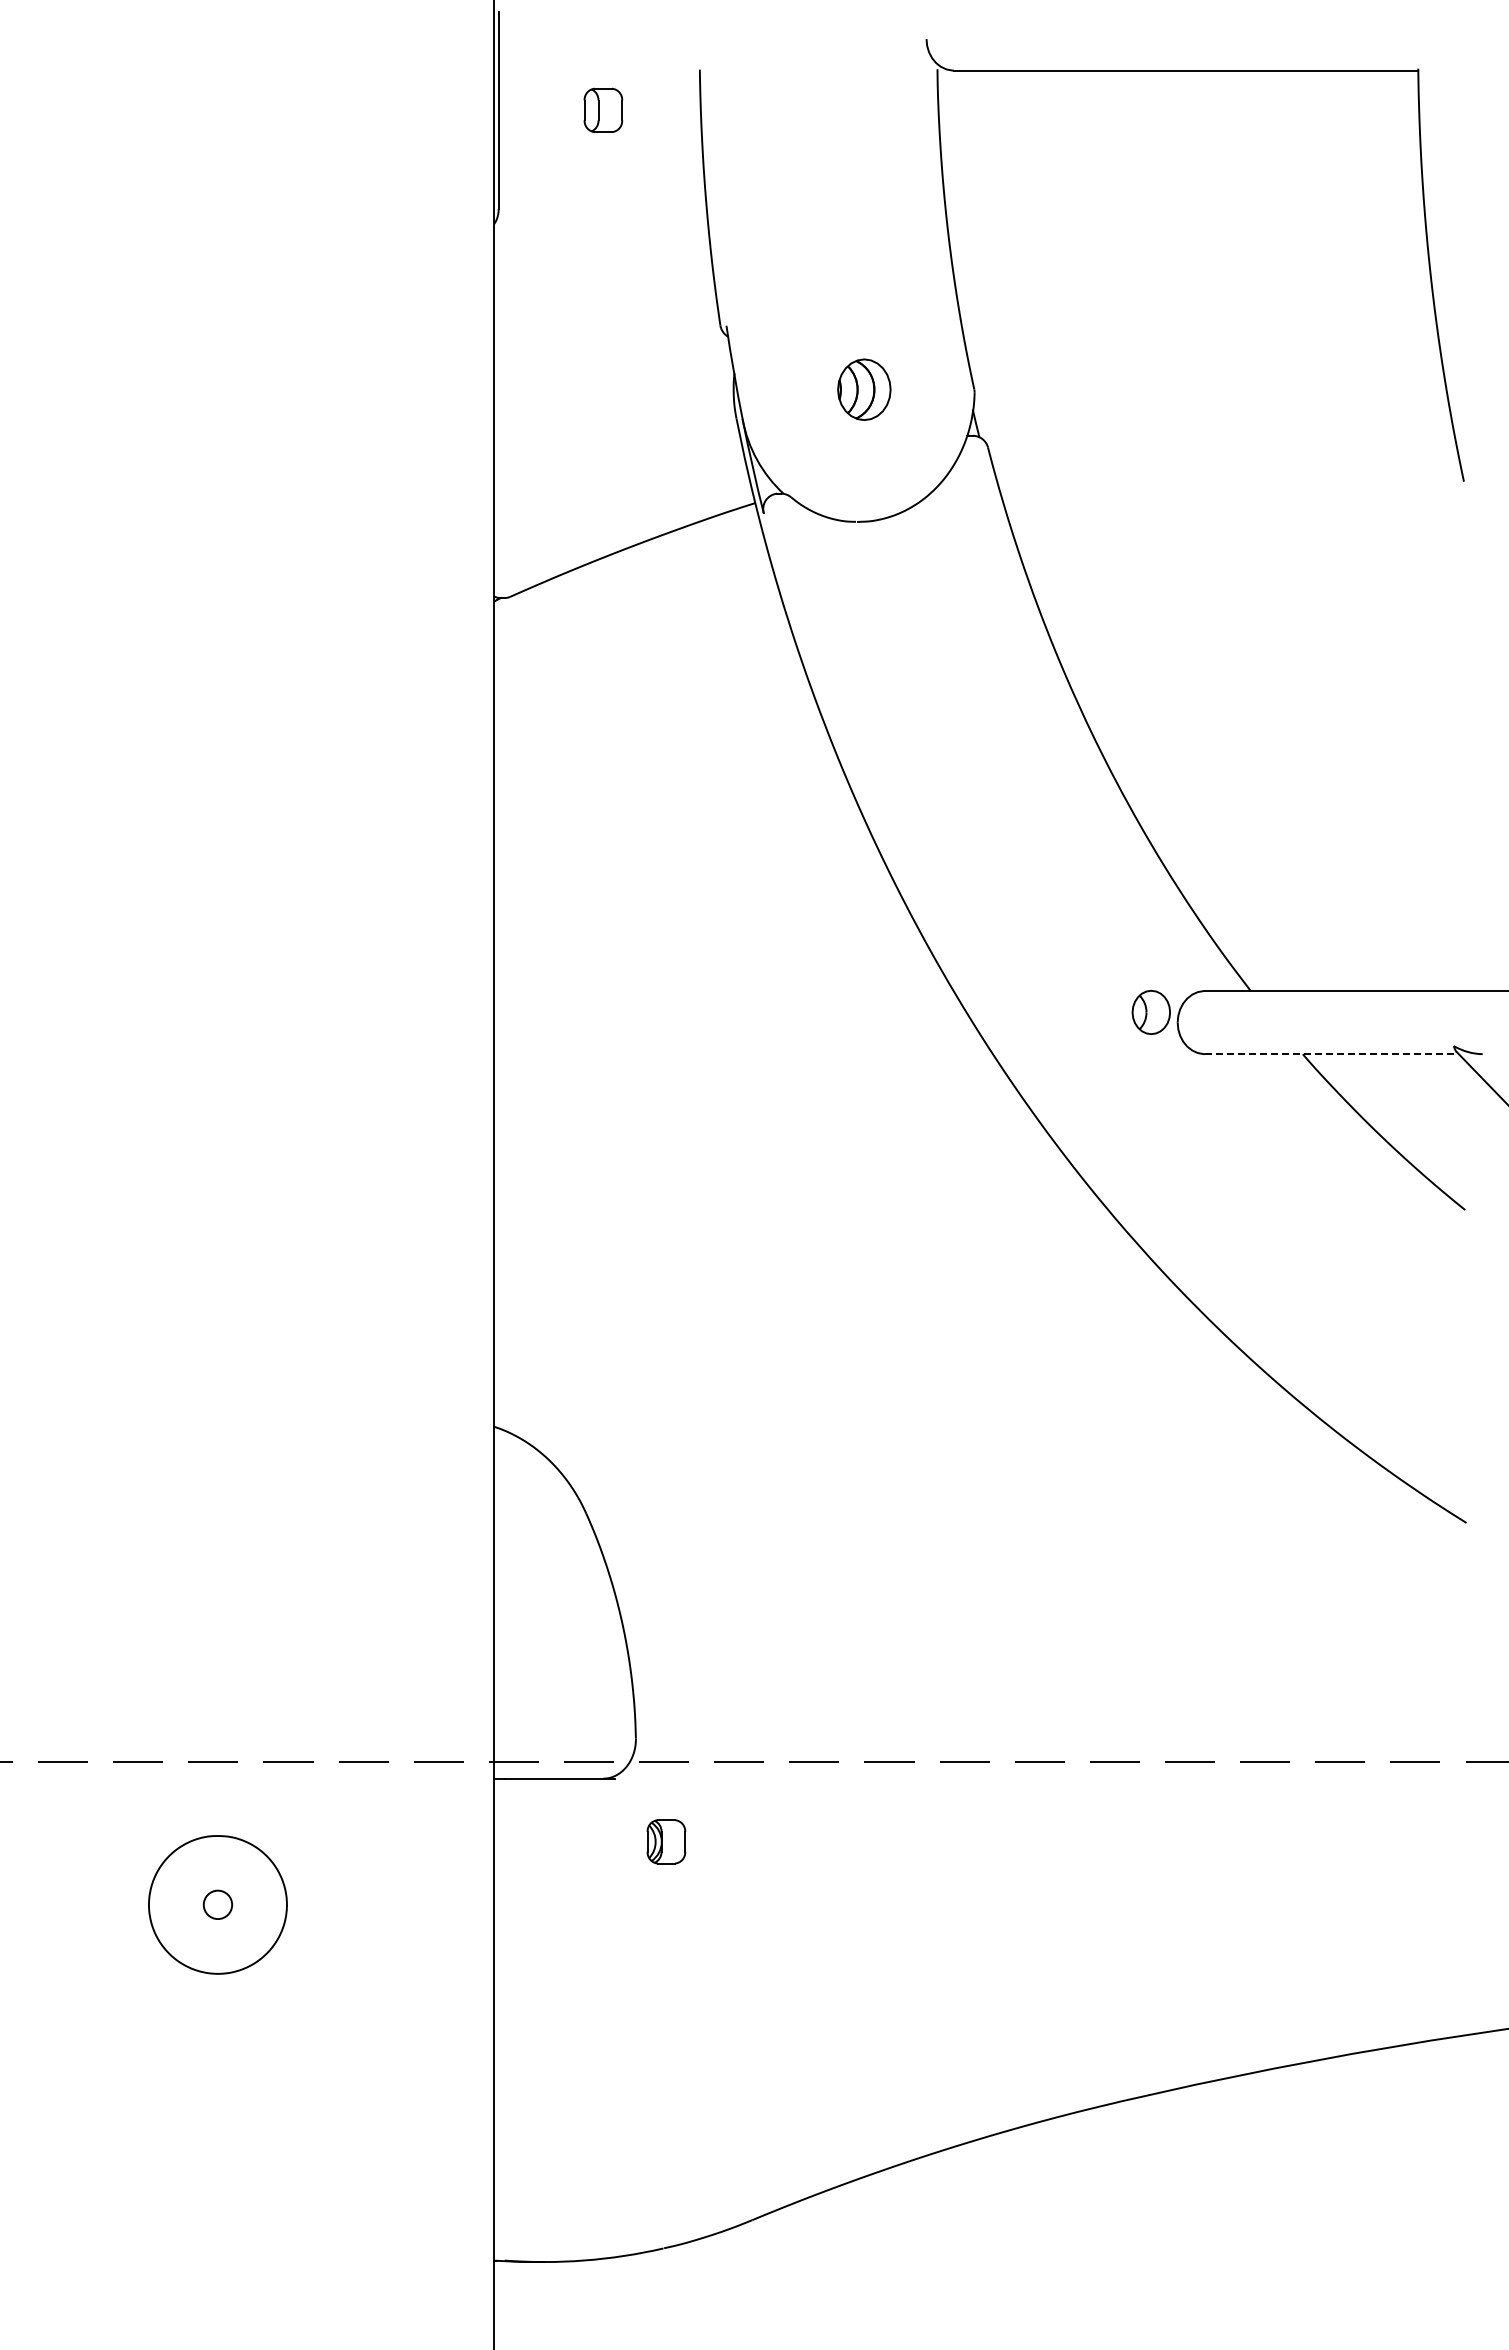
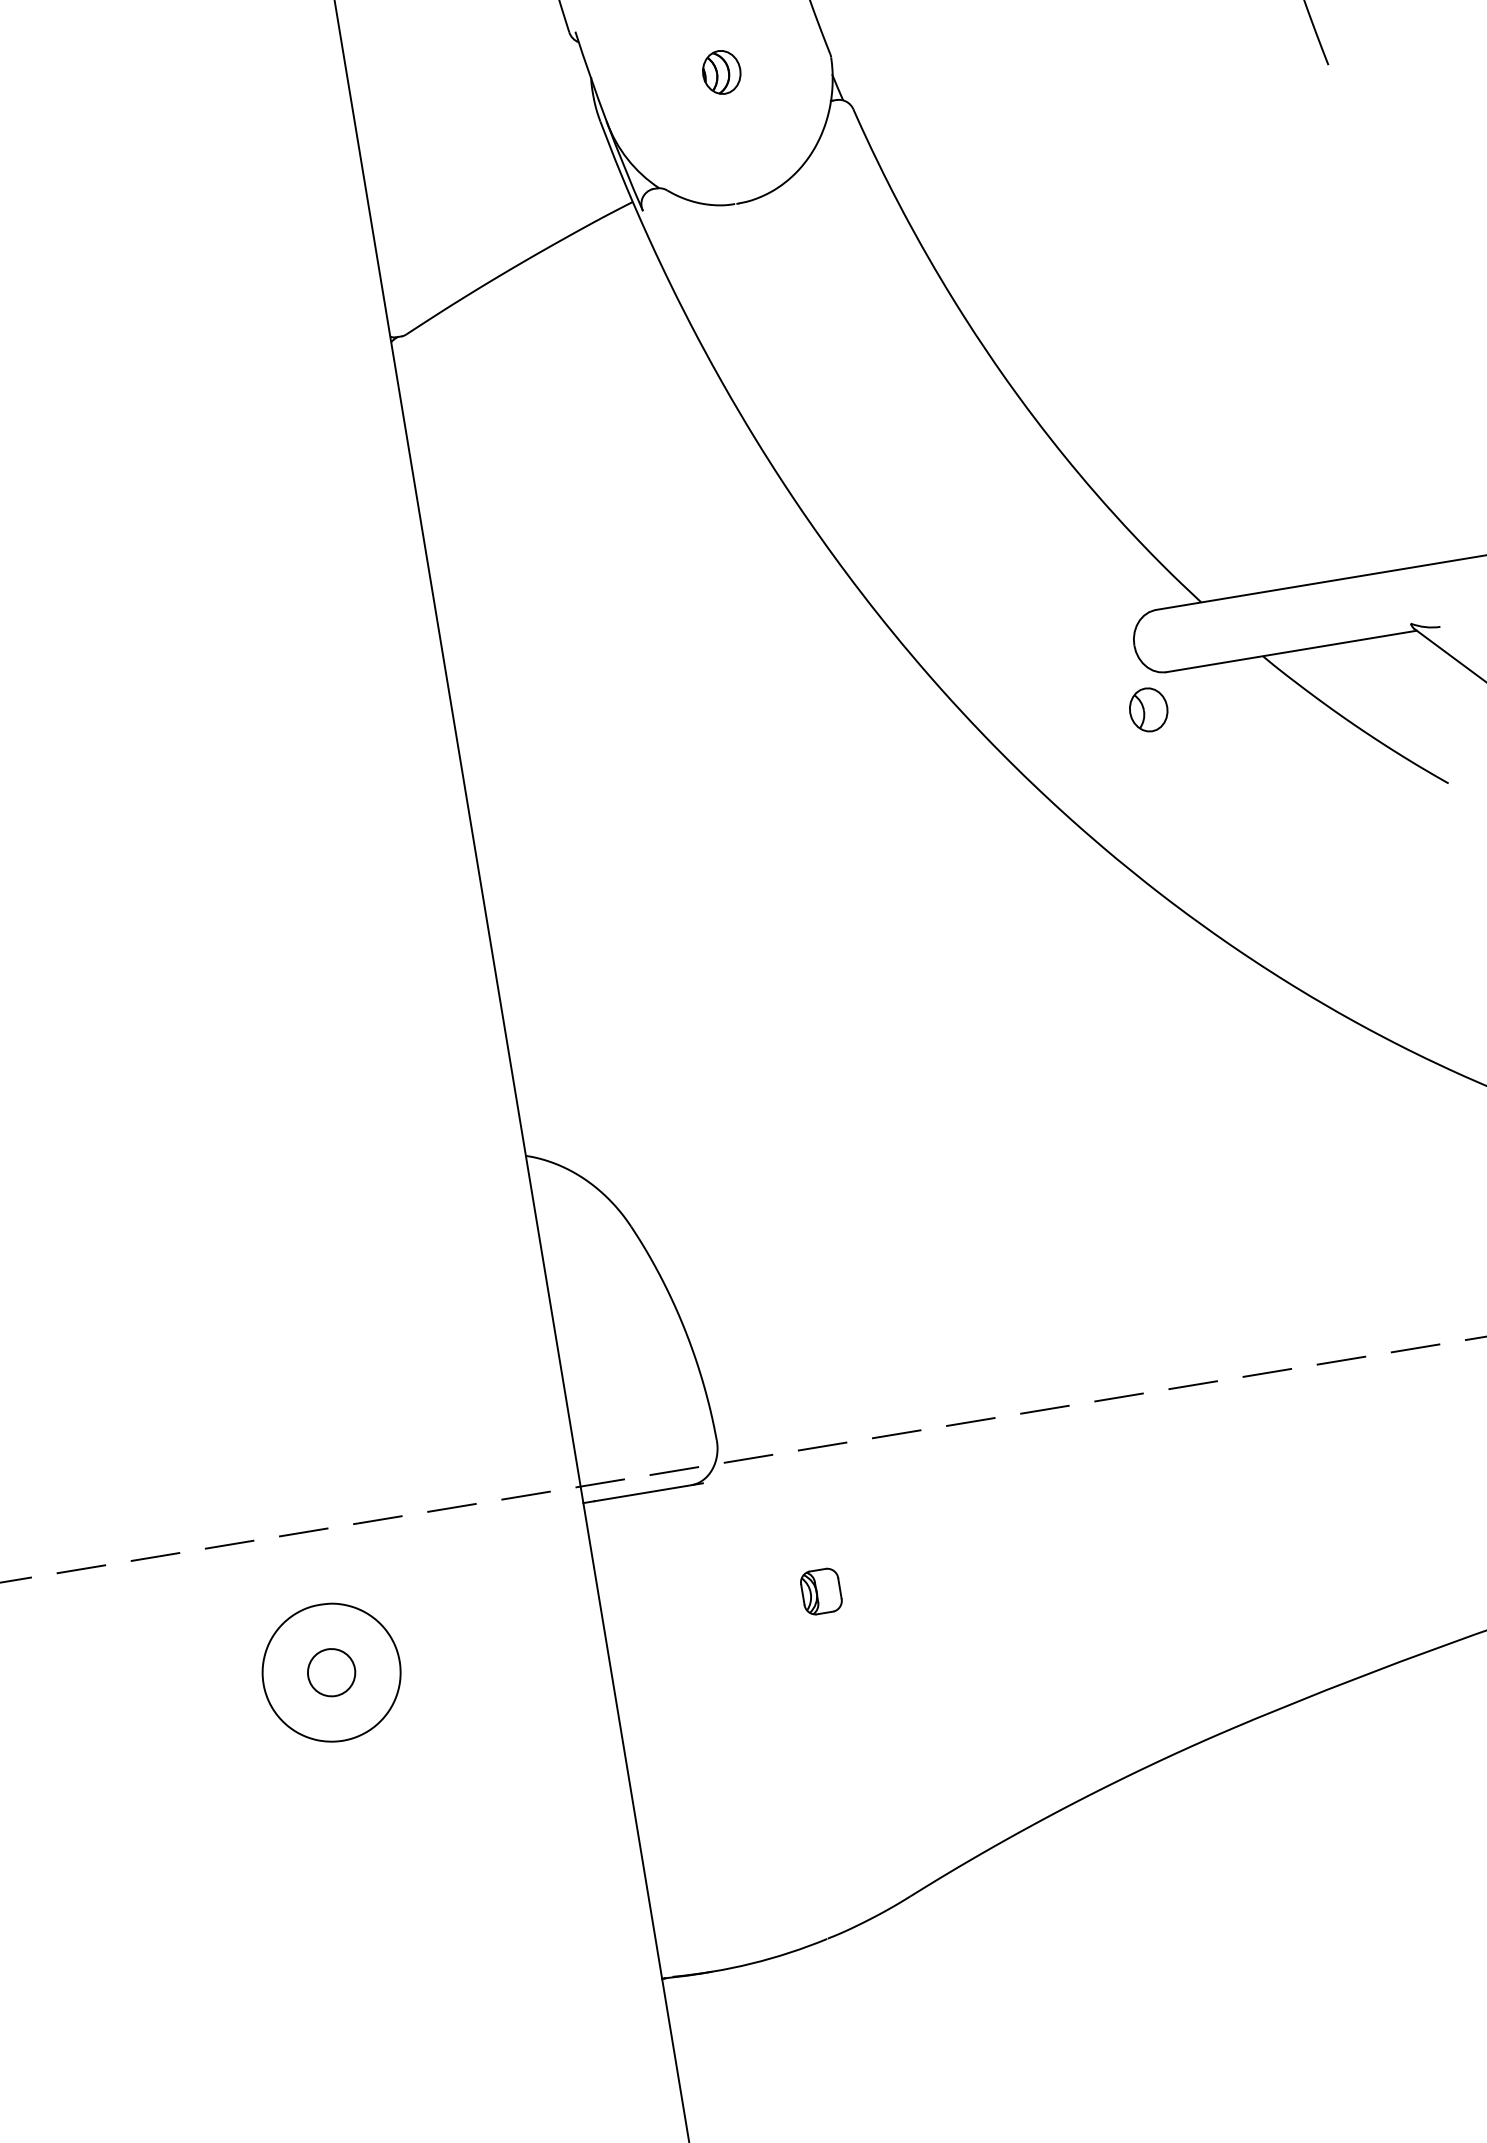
part: (863, 389) -> (720, 72), size x0.71
part: (1150, 1011) -> (1147, 709), moved
line: (1331, 1054) -> (1291, 651), dashed -> solid
part: (666, 1841) -> (821, 1591), moved
circle: (217, 1904) -> (331, 1672), size x1.67

